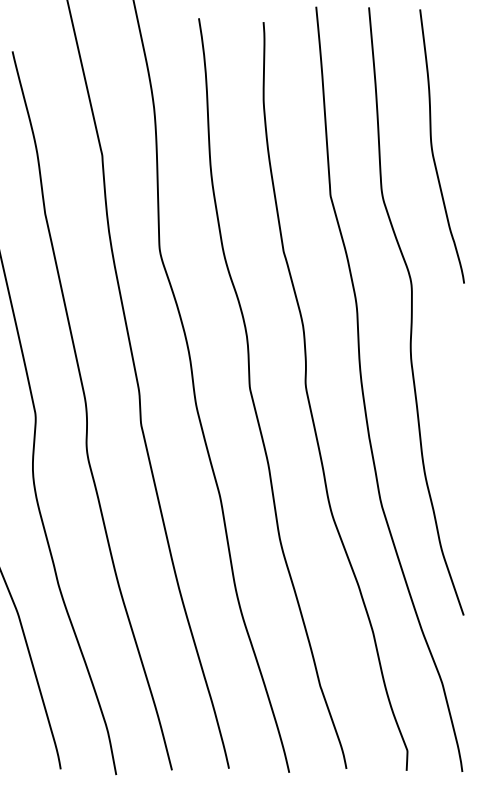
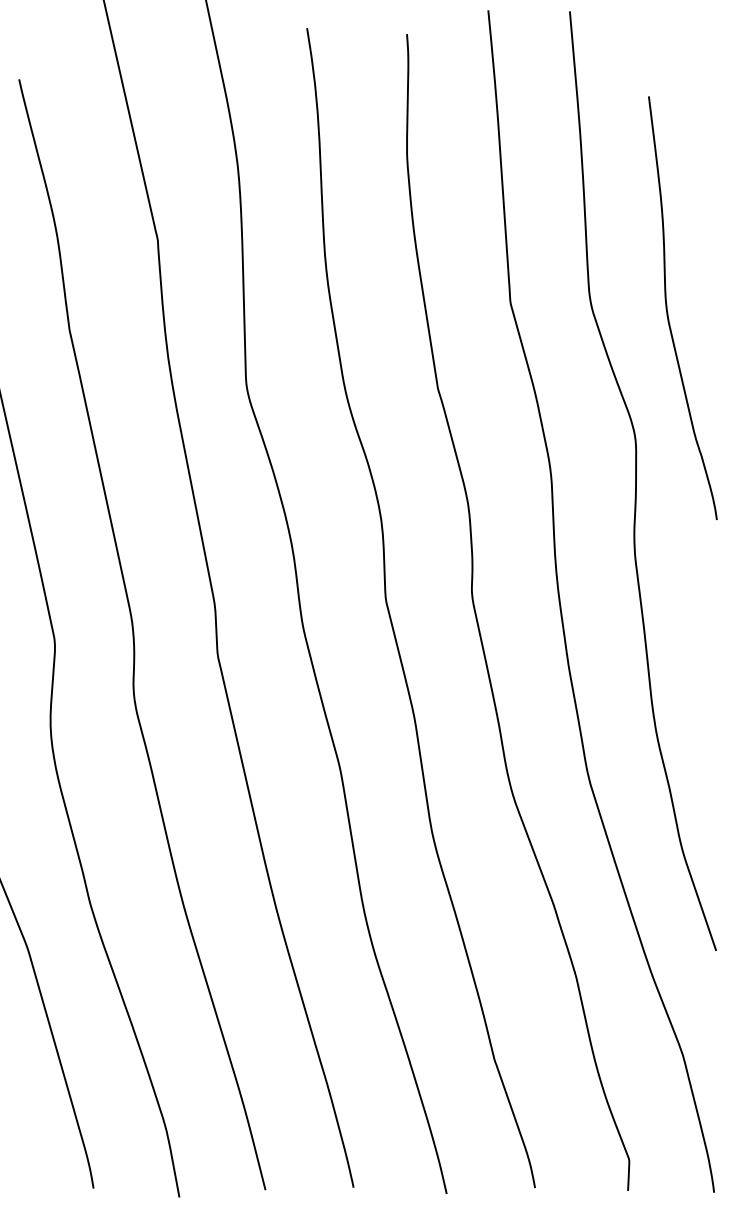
curve: (433, 150) -> (669, 314), moved

